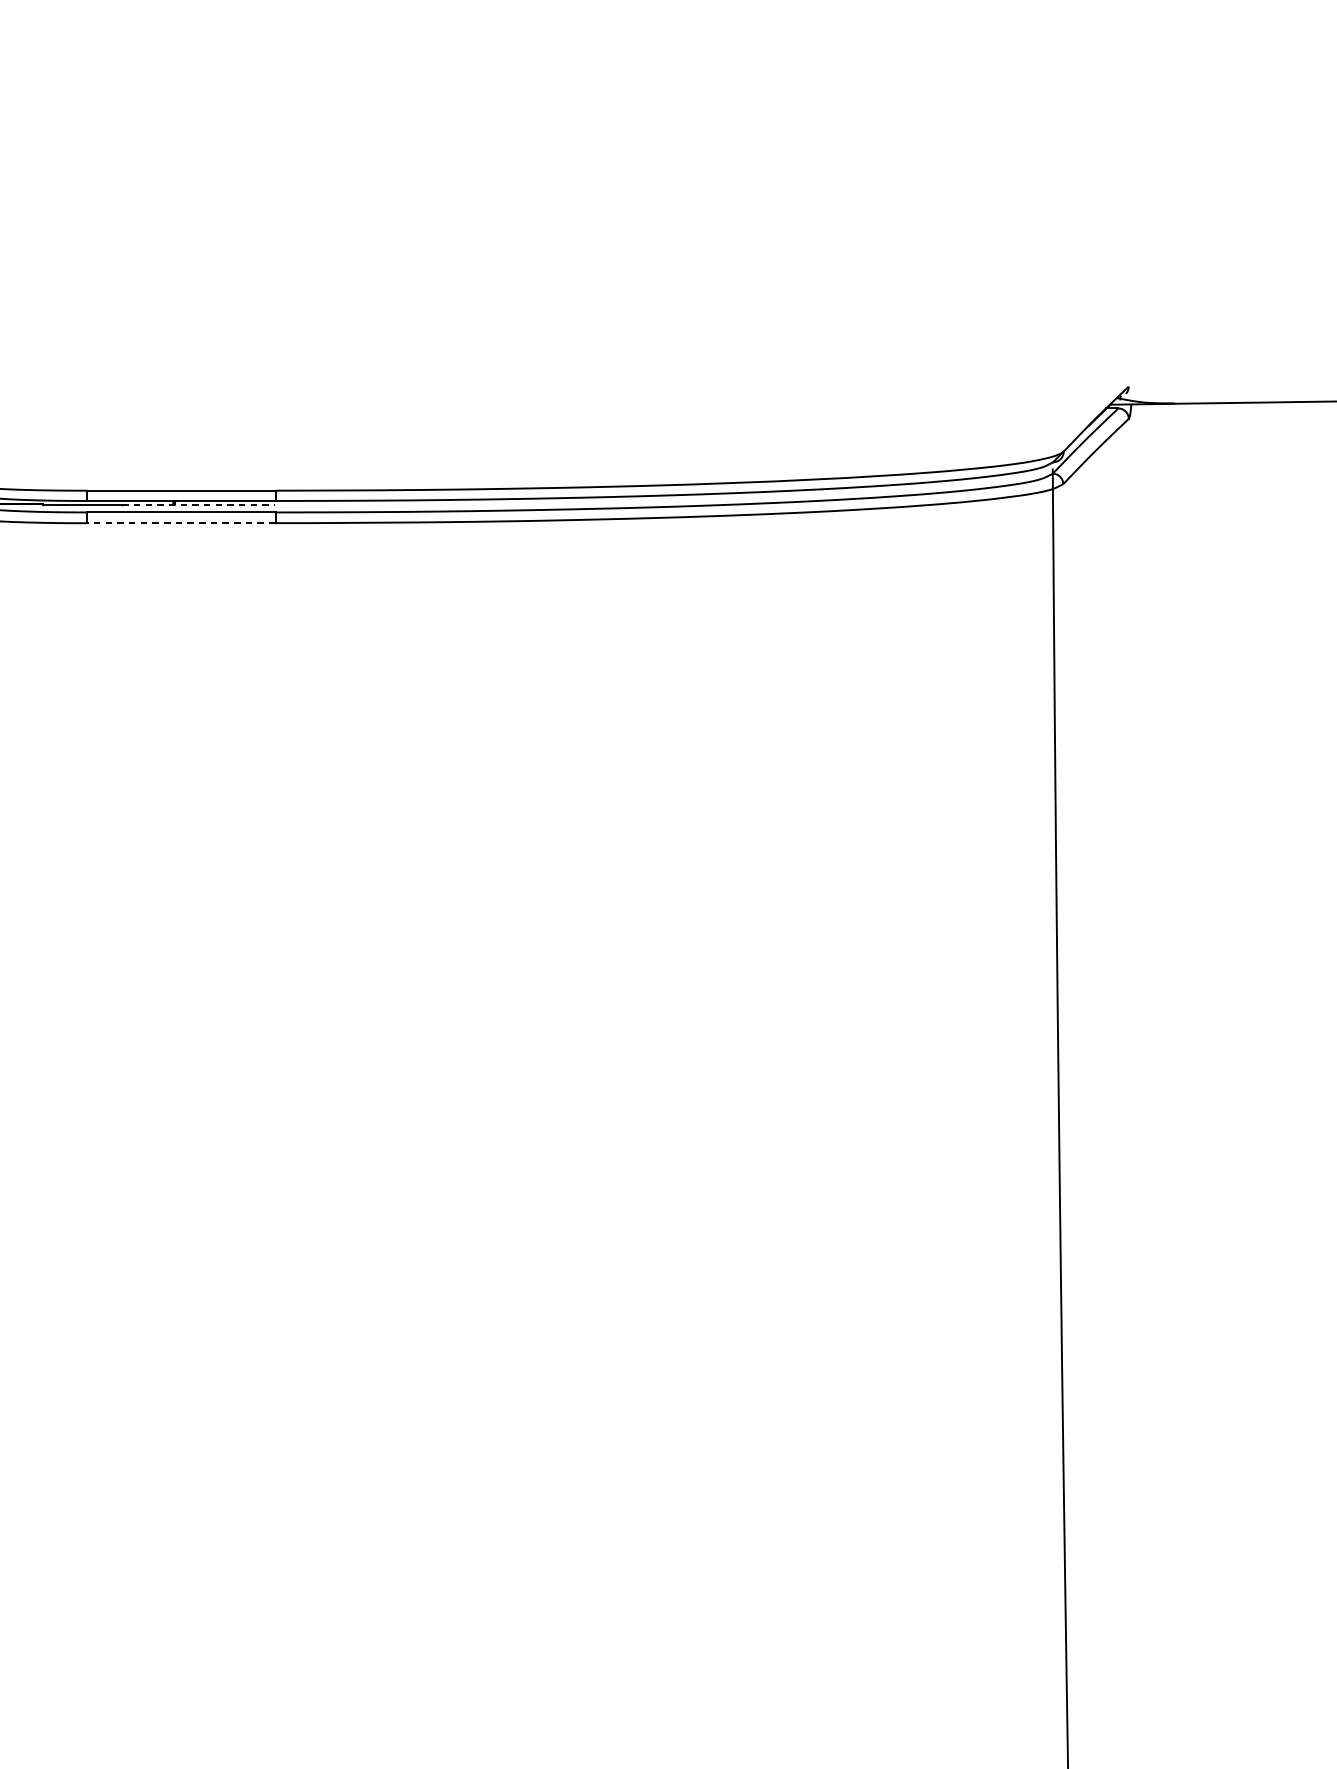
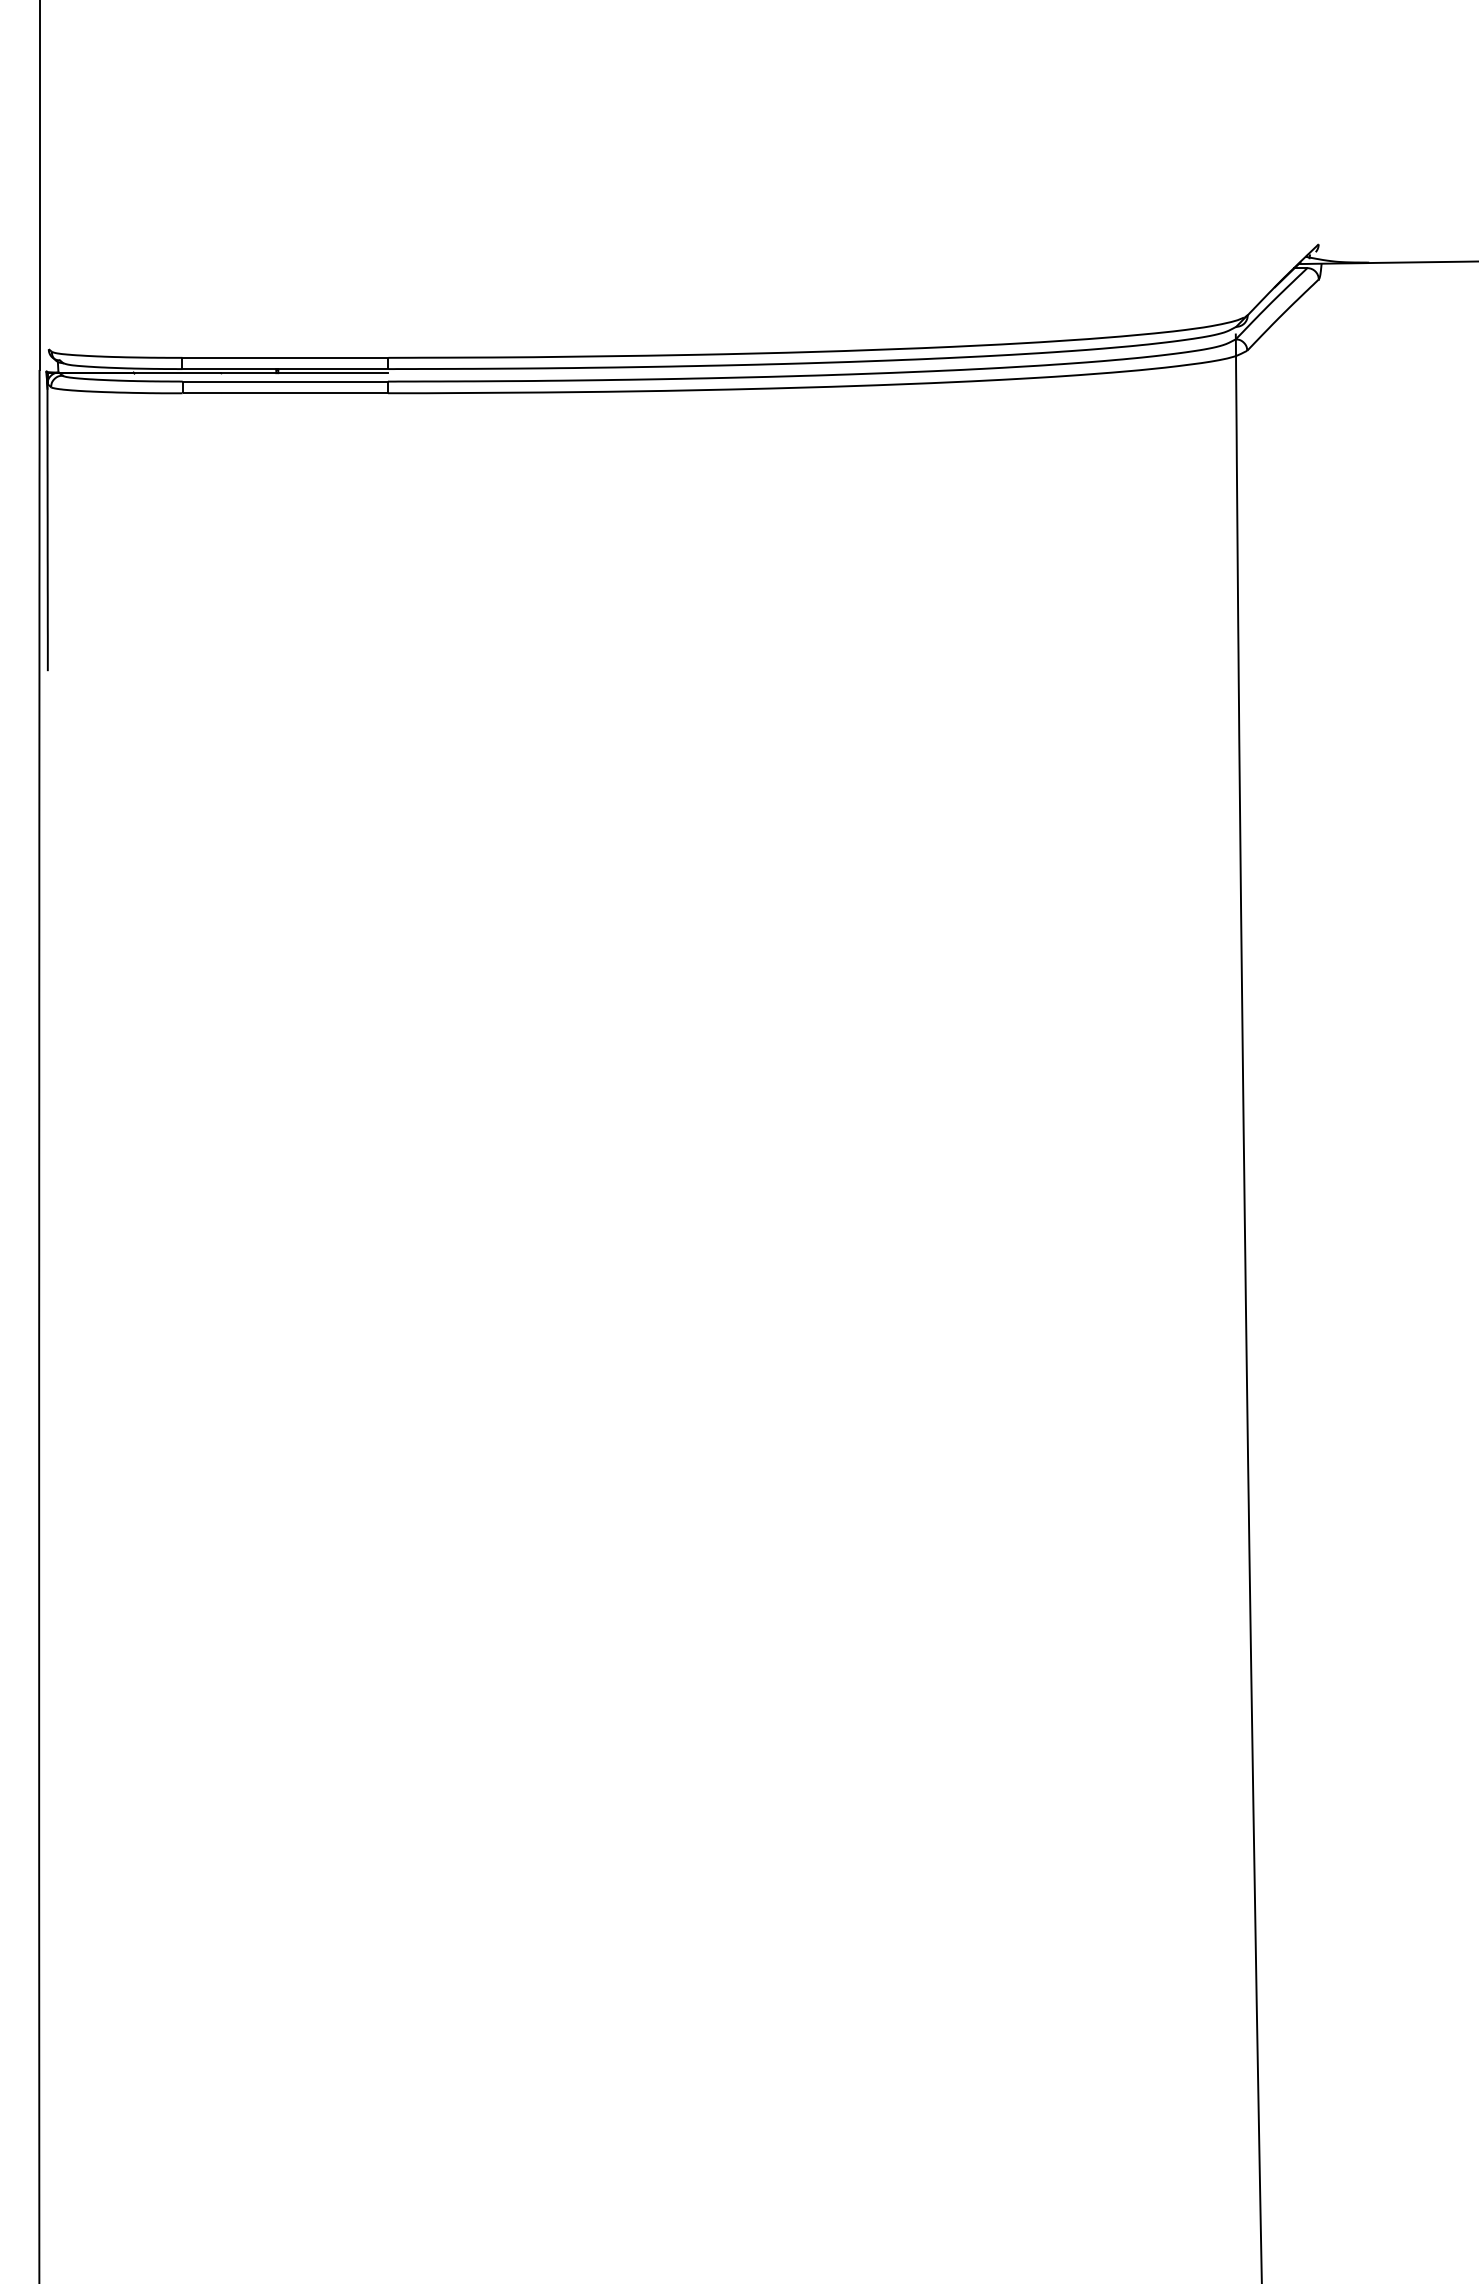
line: (199, 505) -> (304, 373), dashed -> solid
line: (181, 523) -> (285, 393), dashed -> solid

